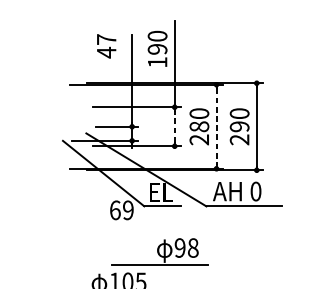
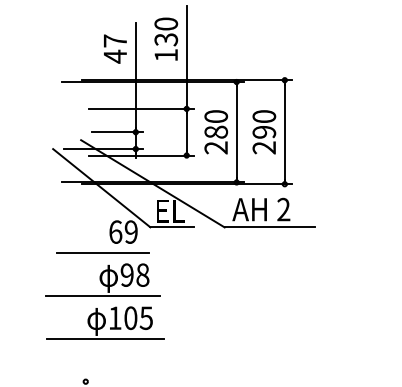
text: (106, 45) -> (115, 48), moved
text: (156, 49) -> (165, 39), 190 -> 130
line: (174, 126) -> (186, 131), dashed -> solid
line: (216, 126) -> (236, 132), dashed -> solid
text: (255, 191) -> (283, 209), 0 -> 2
line: (104, 227) -> (102, 252), added
part: (159, 251) -> (102, 279), moved

